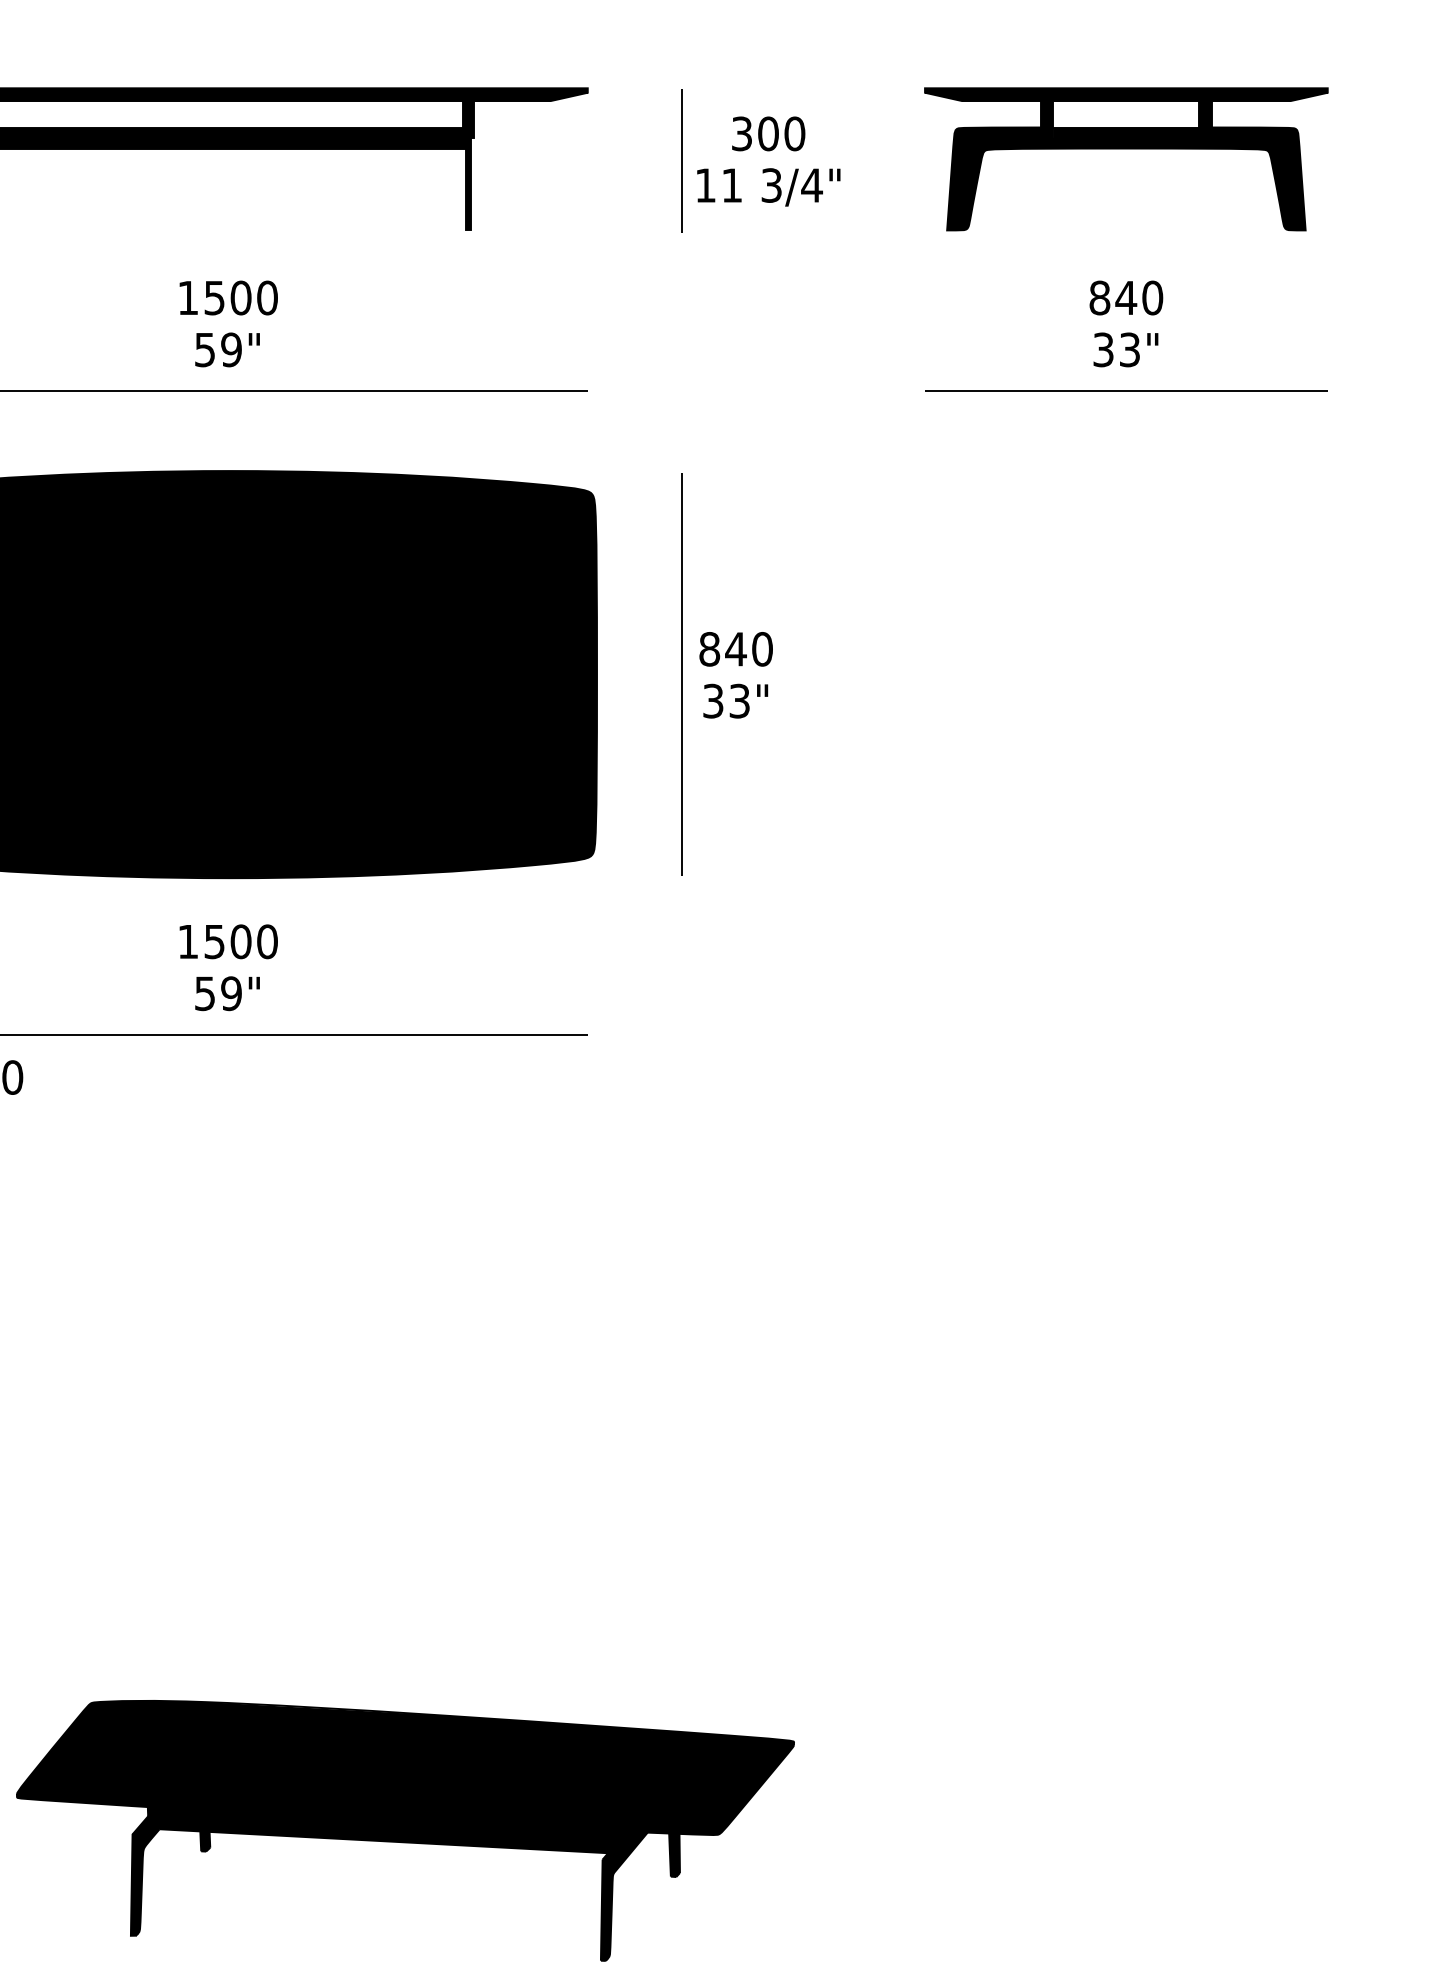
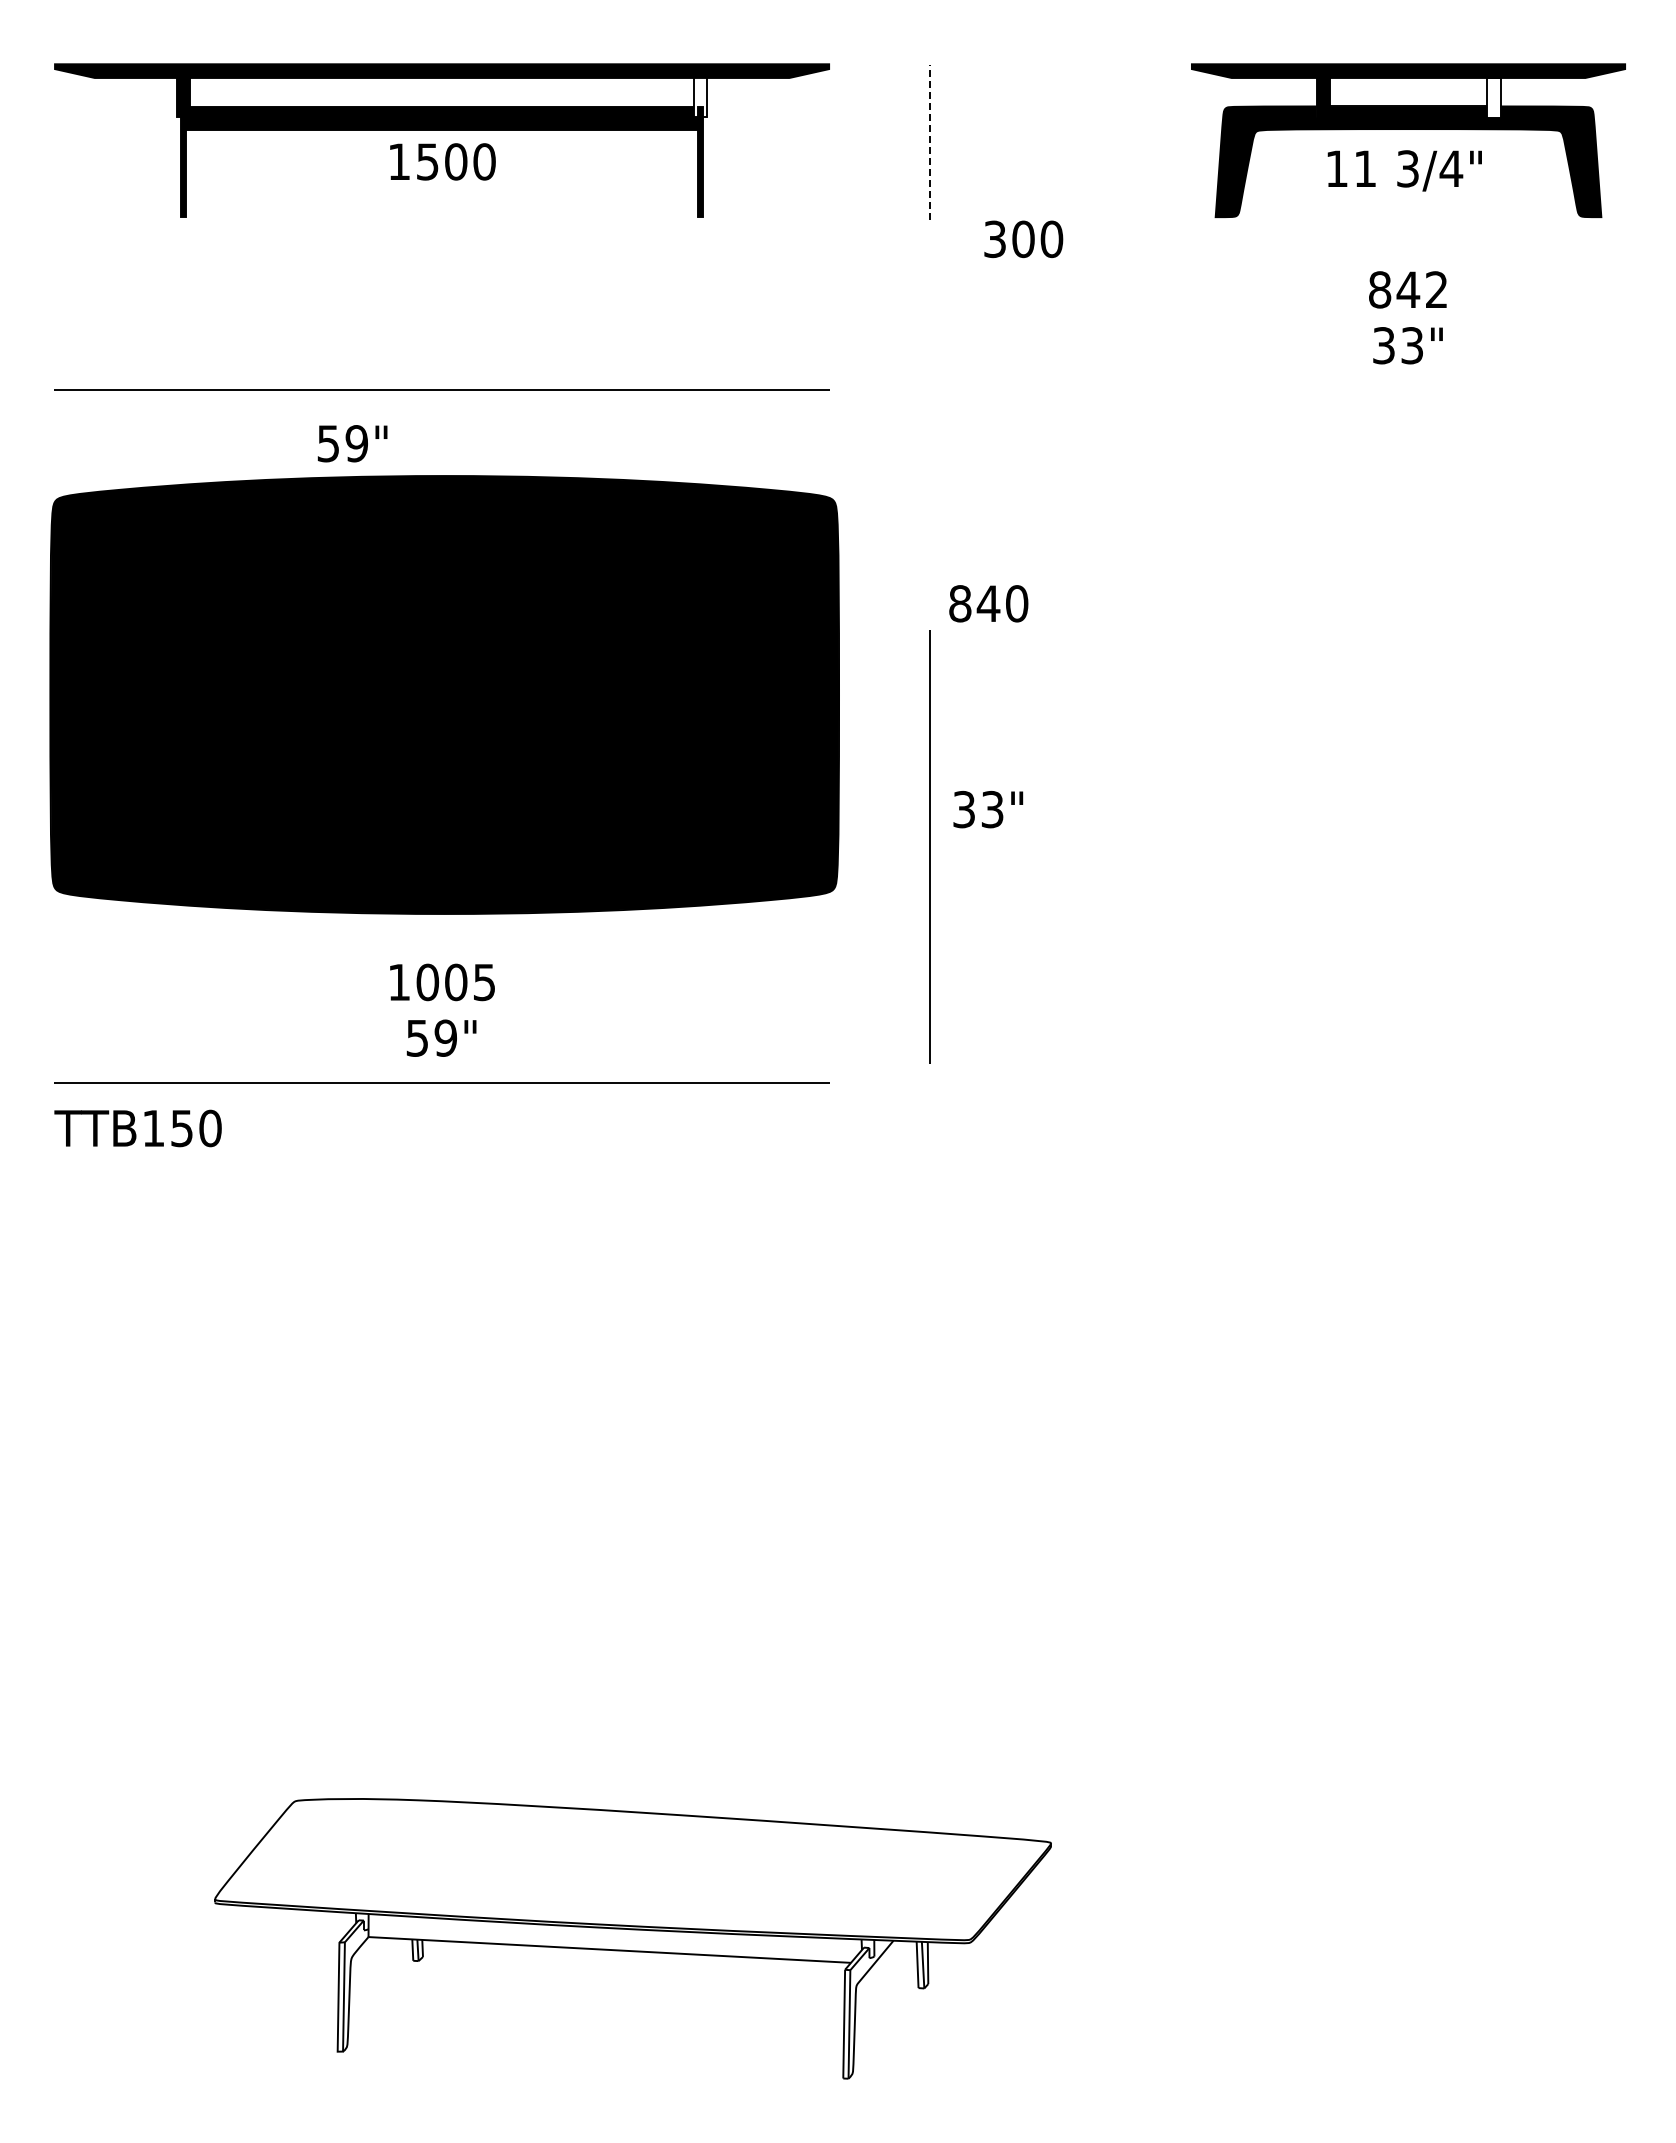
fill: (468, 119) -> (700, 97), removed
fill: (1205, 119) -> (1493, 97), removed
text: (768, 134) -> (1023, 239), moved
line: (681, 161) -> (929, 142), solid -> dashed
text: (768, 187) -> (1404, 170), moved
text: (228, 297) -> (442, 161), moved
text: (1152, 297) -> (1436, 289), 840 -> 842
text: (227, 349) -> (352, 443), moved
line: (1126, 390) -> (1408, 389), removed
text: (735, 649) -> (988, 603), moved
line: (681, 674) -> (929, 846), moved
text: (735, 701) -> (988, 809), moved
text: (240, 941) -> (455, 982), 1500 -> 1005
fill: (404, 1830) -> (632, 1938), removed

